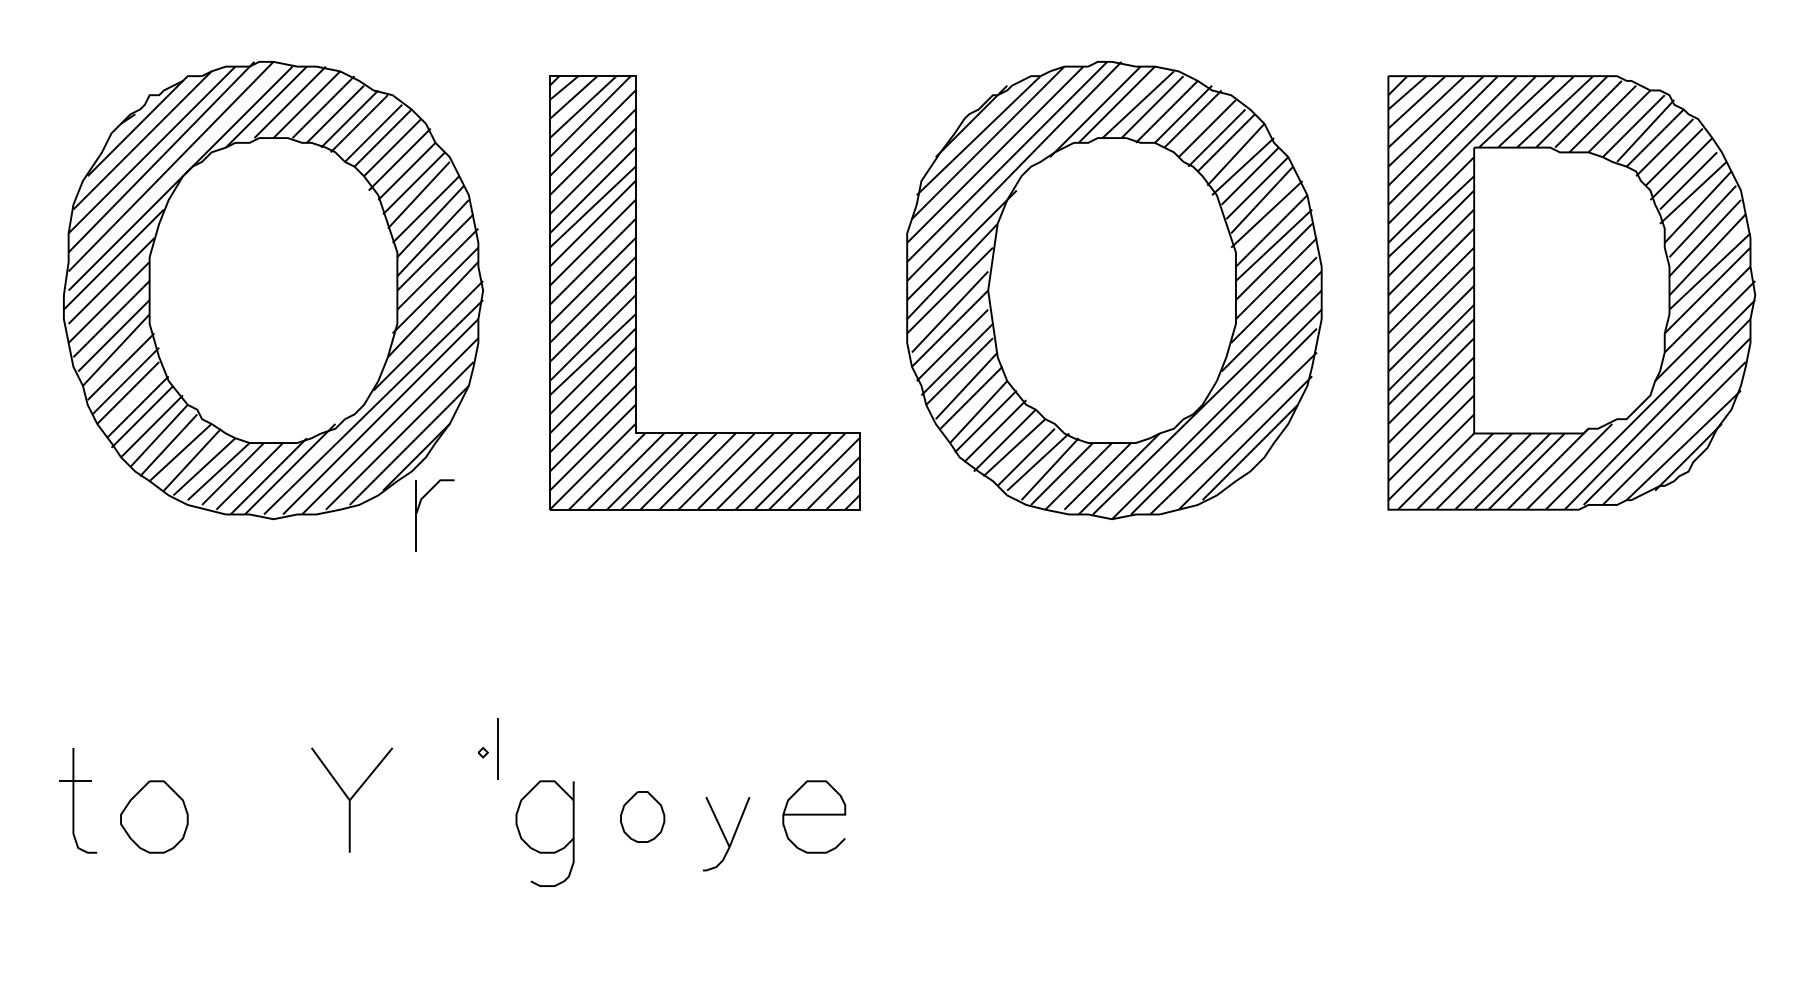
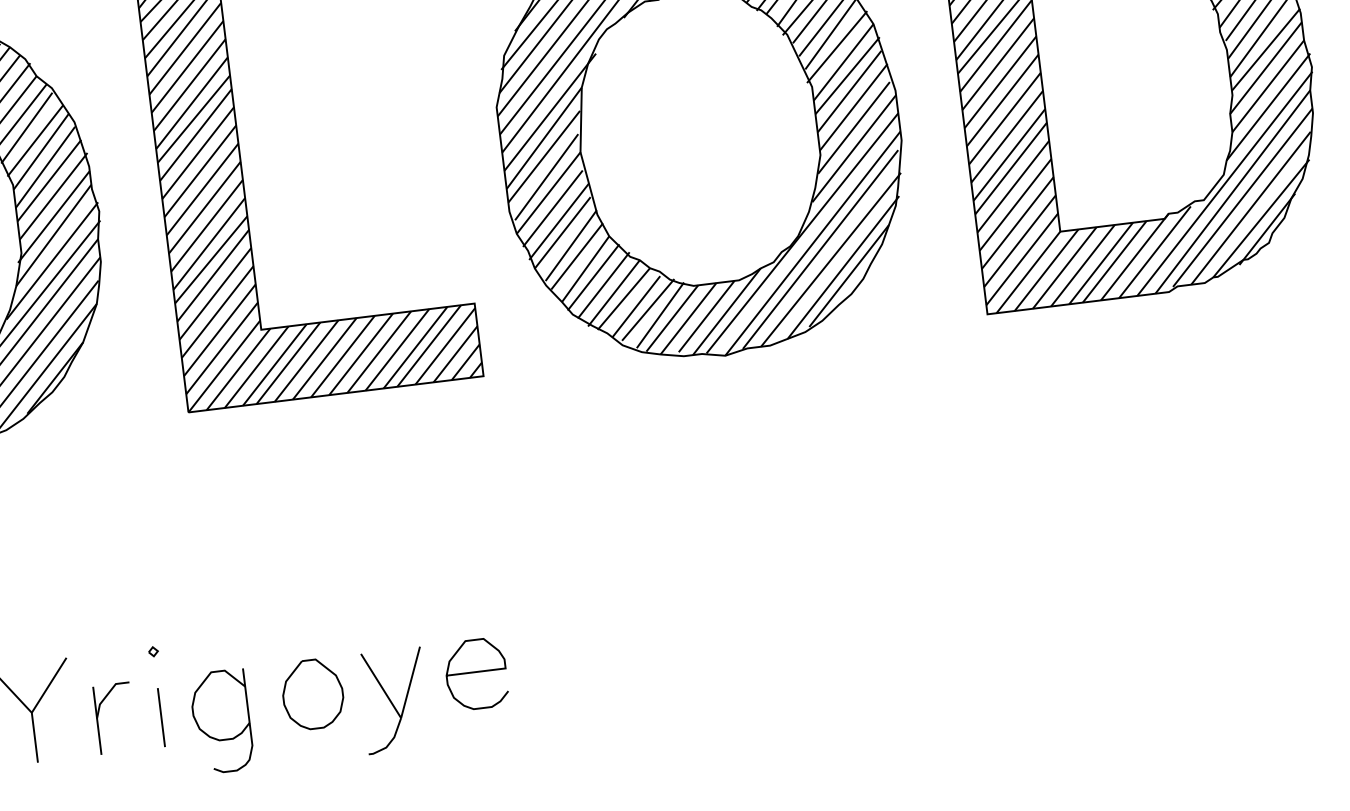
part: (418, 511) -> (98, 716), moved
line: (497, 748) -> (160, 717), moved
part: (642, 816) -> (312, 693), size x1.43
part: (726, 833) -> (394, 700), size x1.43

